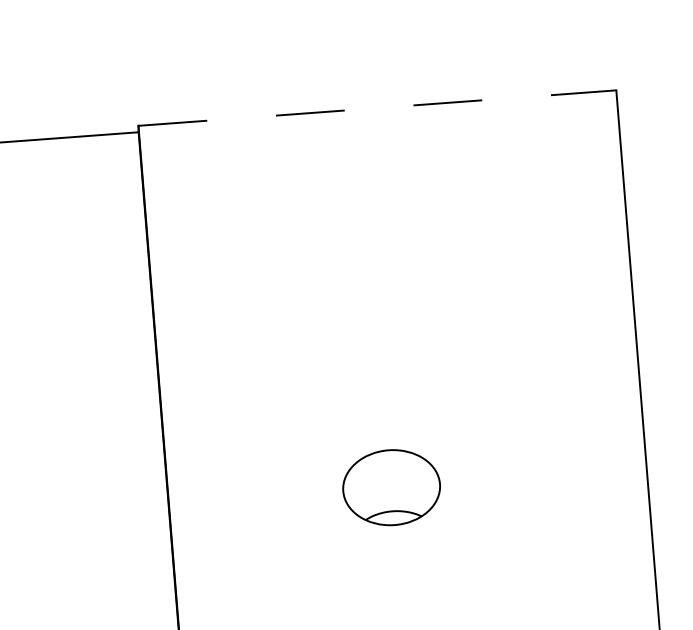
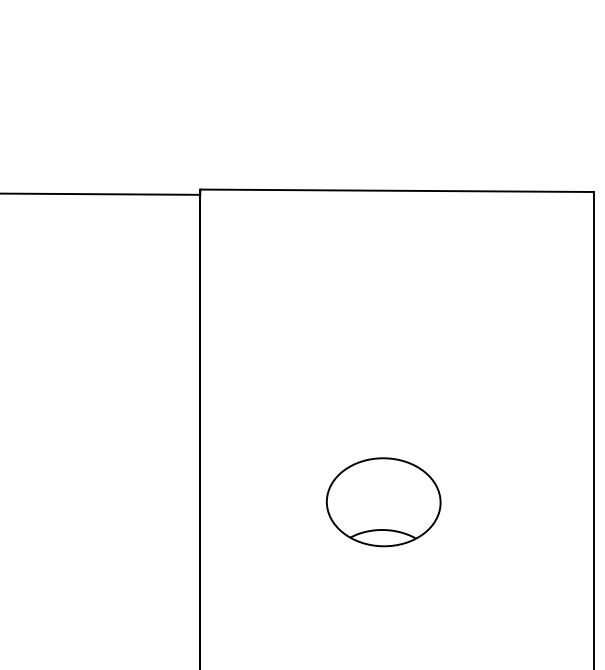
line: (377, 107) -> (397, 190), dashed -> solid
part: (391, 487) -> (383, 502), size x1.43

